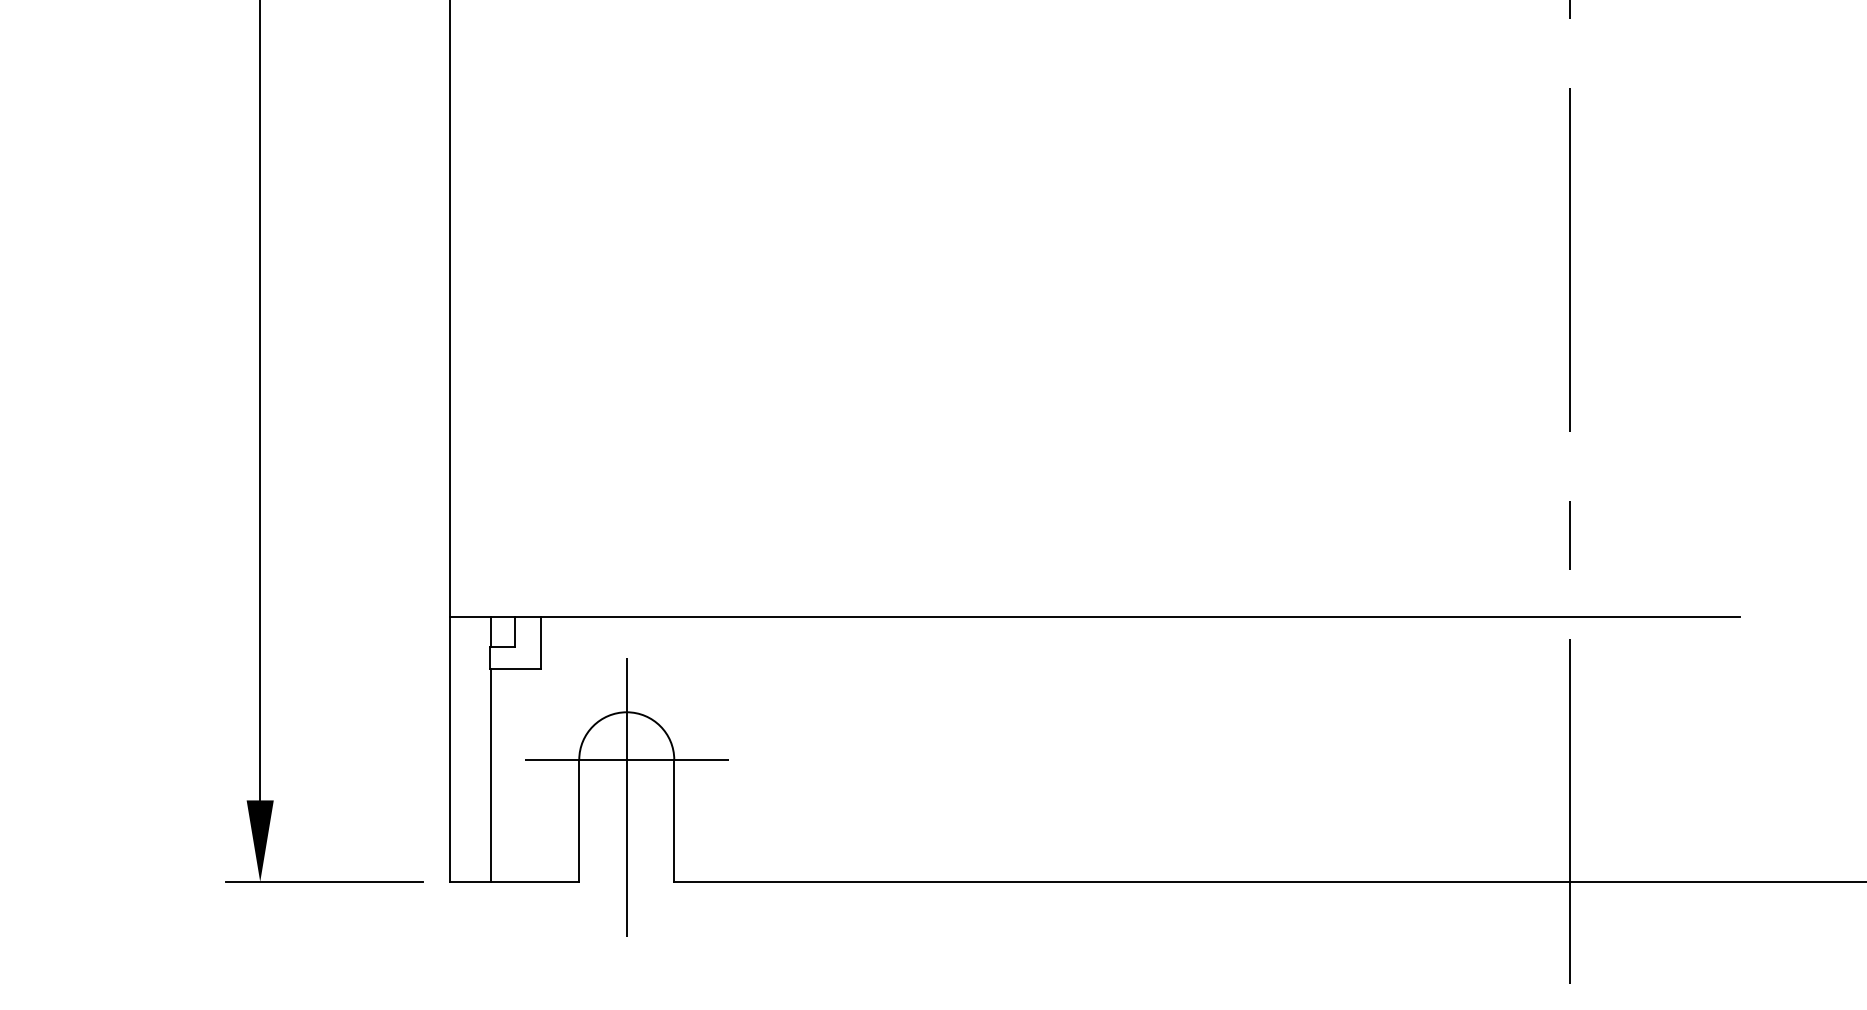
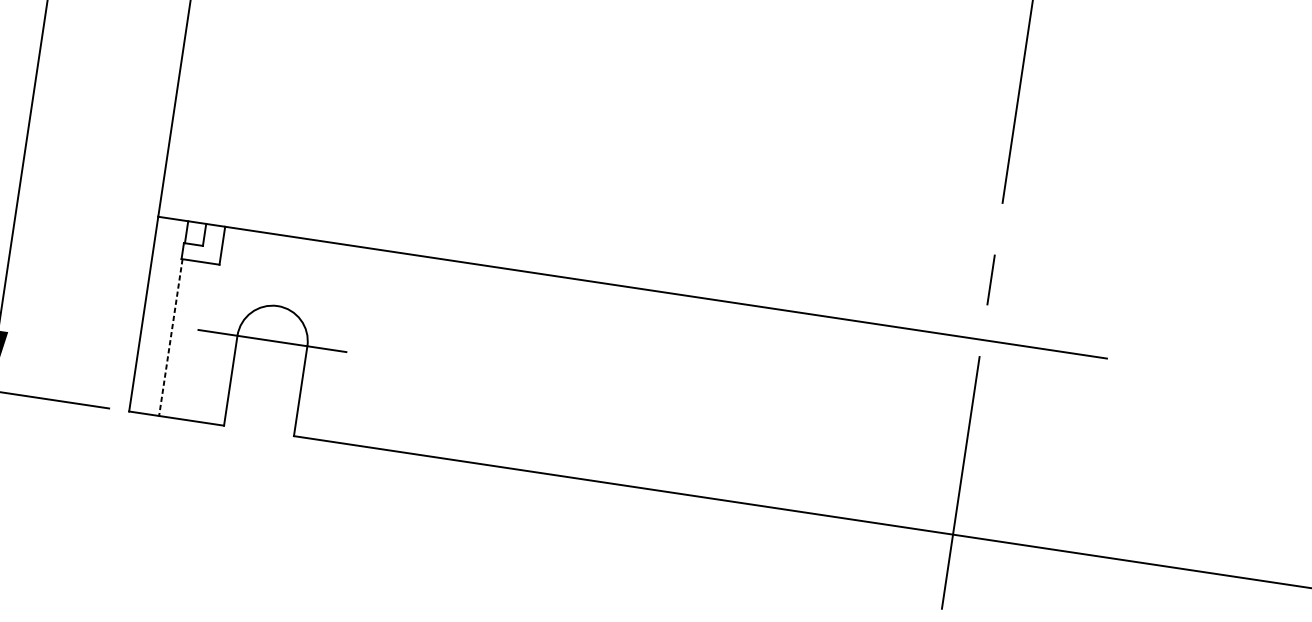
line: (491, 775) -> (171, 337), solid -> dashed
line: (626, 797) -> (268, 368), removed

